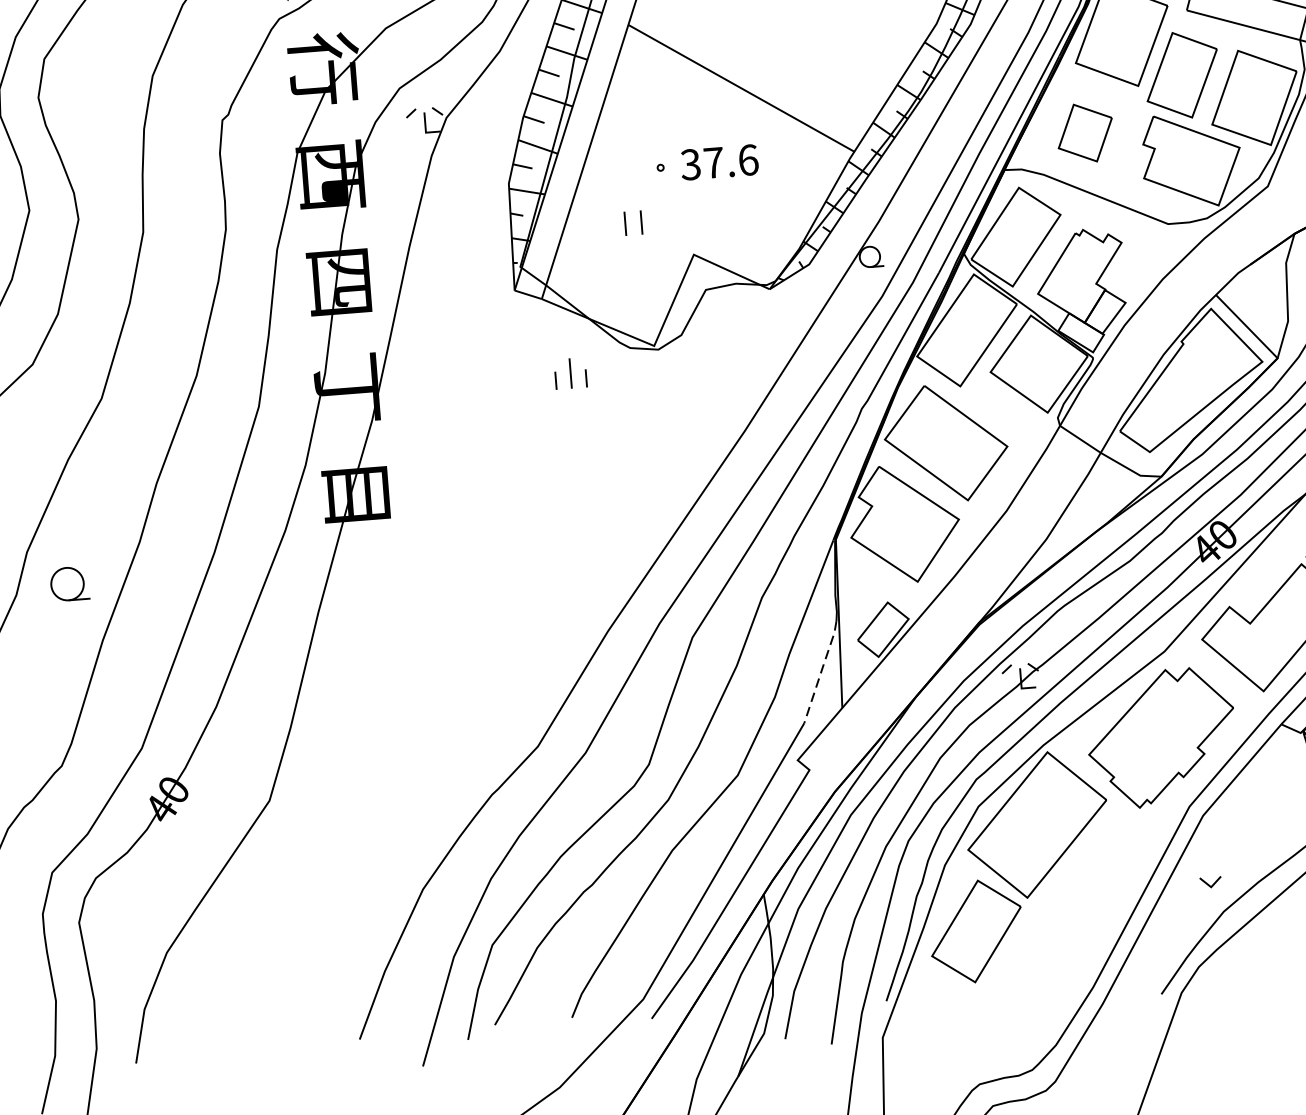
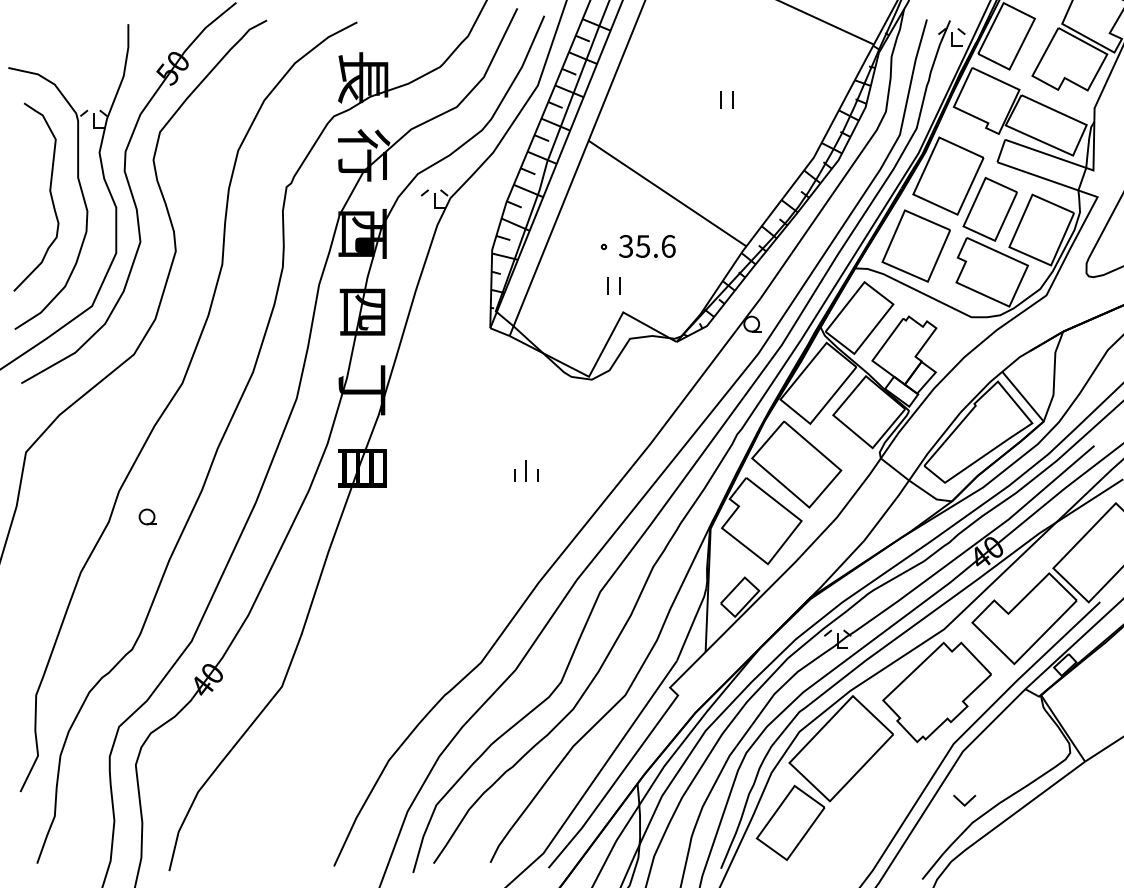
part: (1084, 132) -> (915, 245), size x1.67
text: (714, 162) -> (643, 246), 37.6 -> 35.6
part: (632, 222) -> (613, 285), moved
part: (570, 372) -> (526, 470), moved
part: (68, 583) -> (147, 516), size x0.62
line: (821, 670) -> (692, 623), dashed -> solid
part: (1210, 882) -> (964, 800), size x1.43

